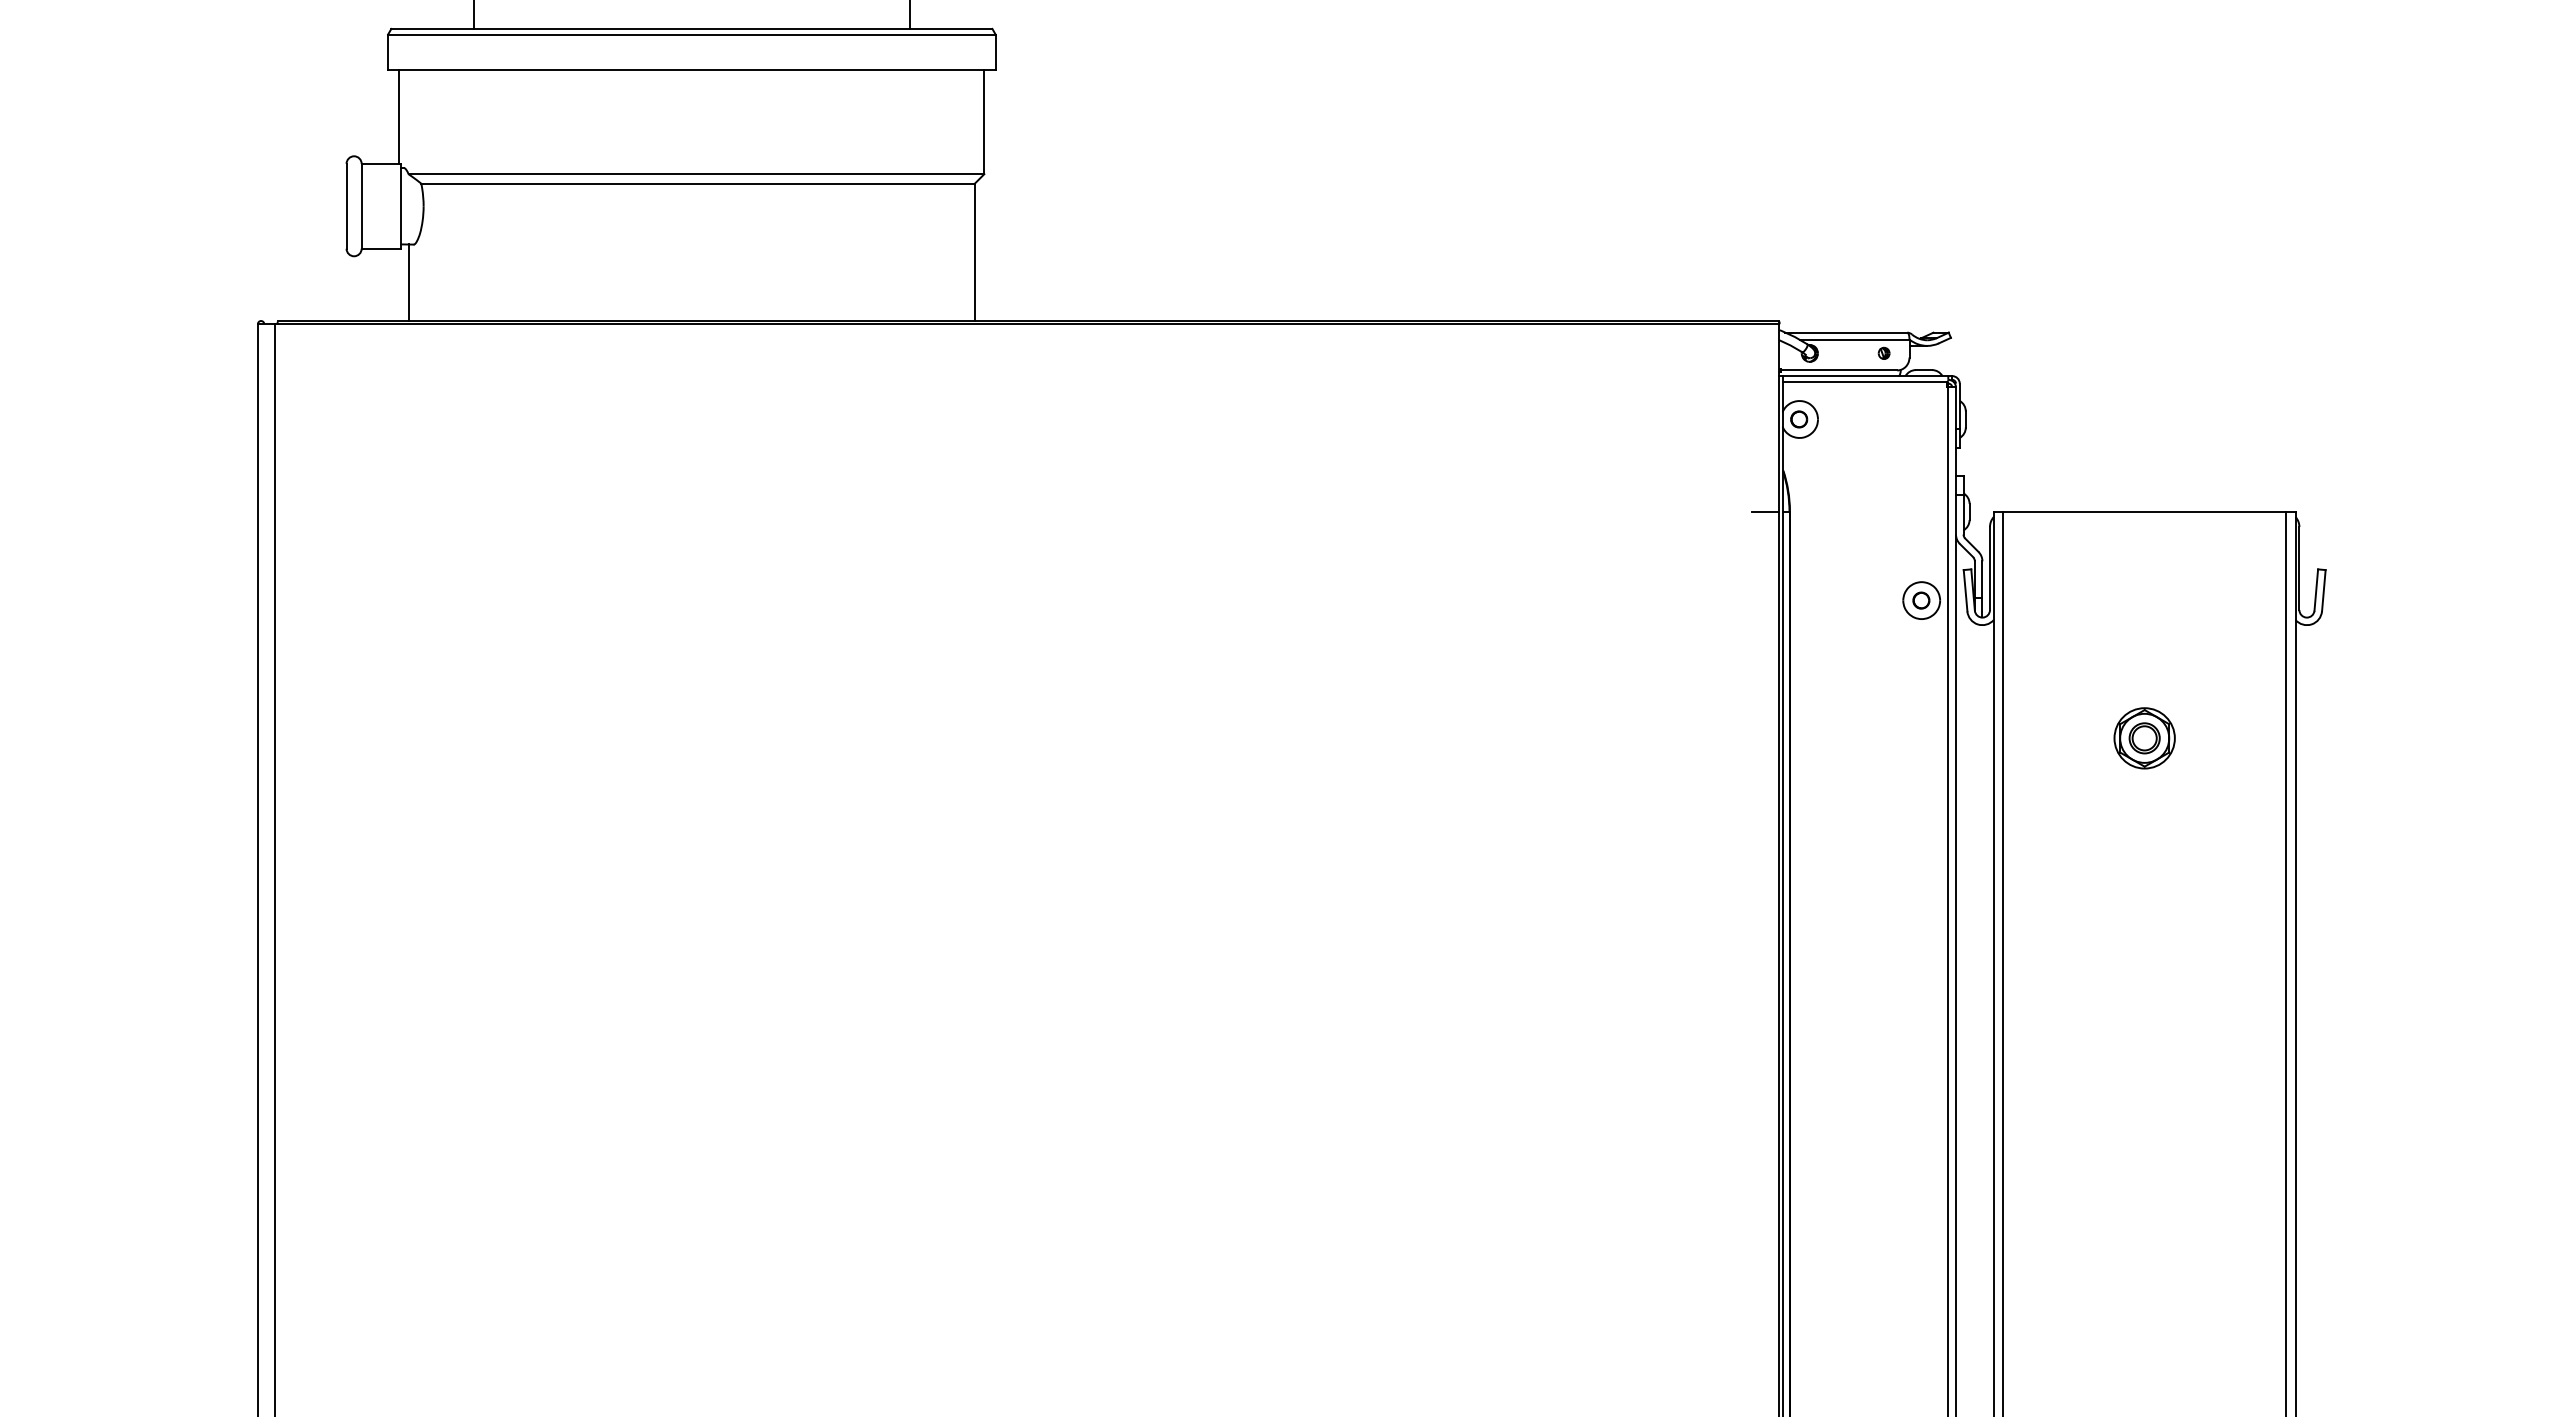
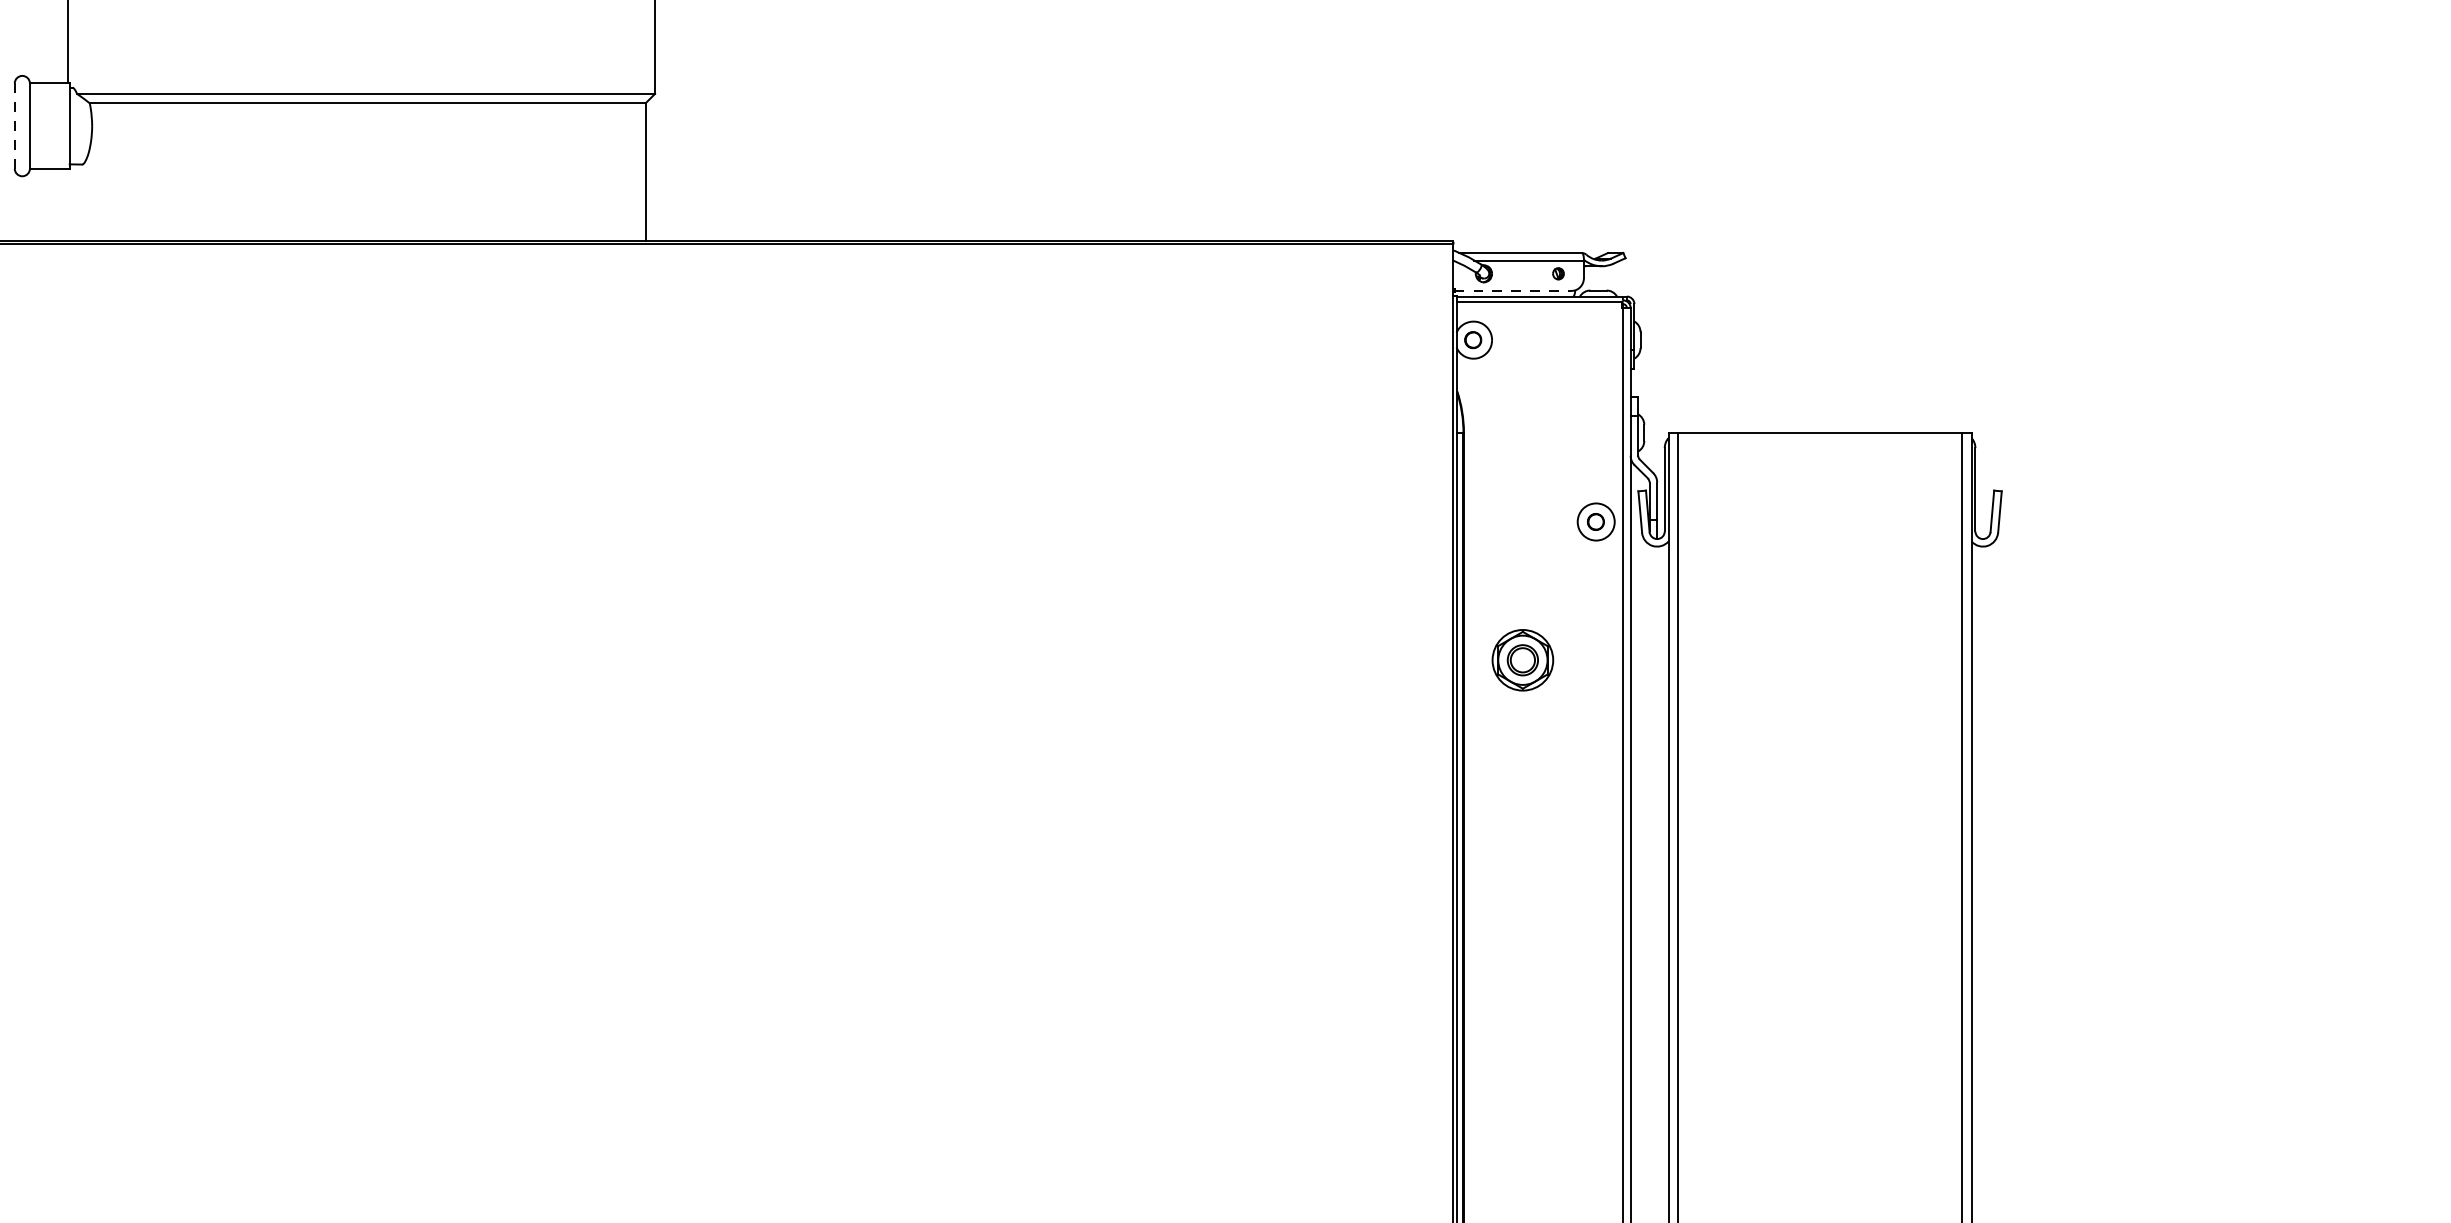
line: (346, 205) -> (14, 125), solid -> dashed
line: (408, 282) -> (76, 202), removed
line: (1839, 370) -> (1513, 290), solid -> dashed
line: (1765, 511) -> (1439, 432), removed
part: (2144, 738) -> (1522, 660), moved

